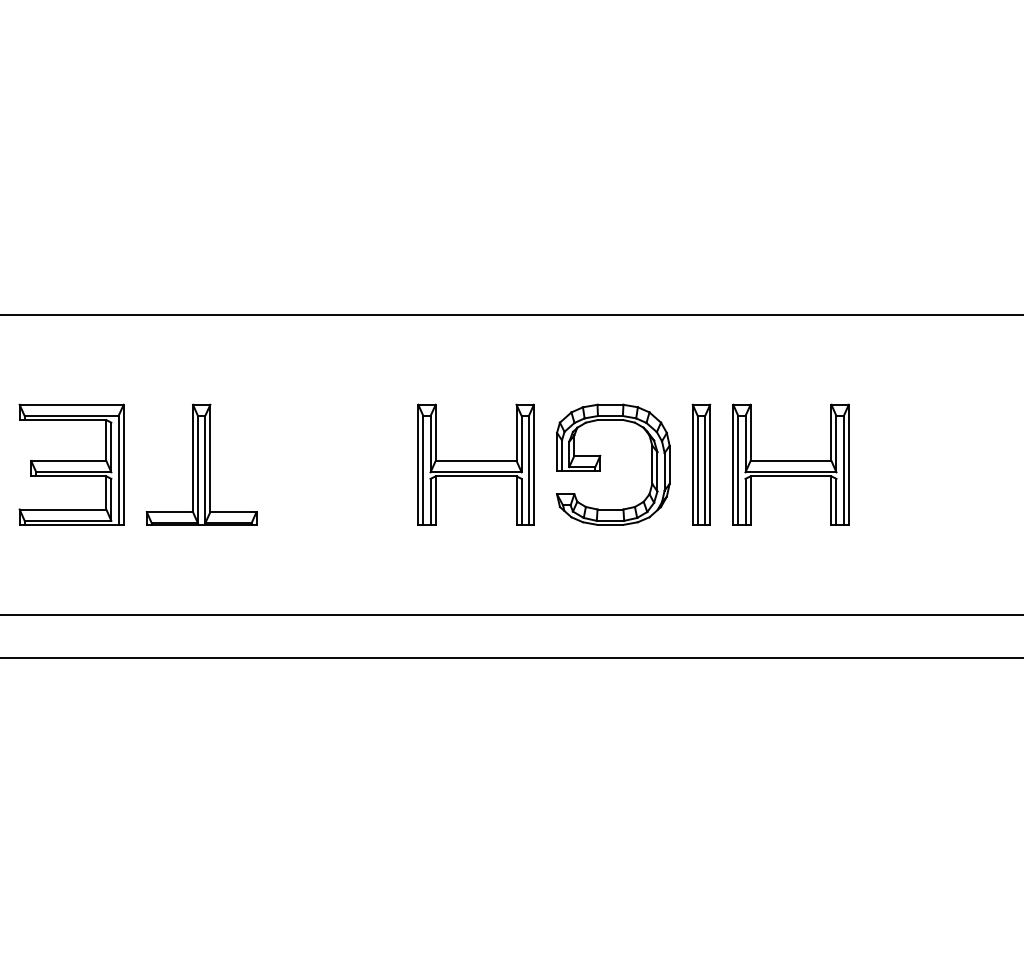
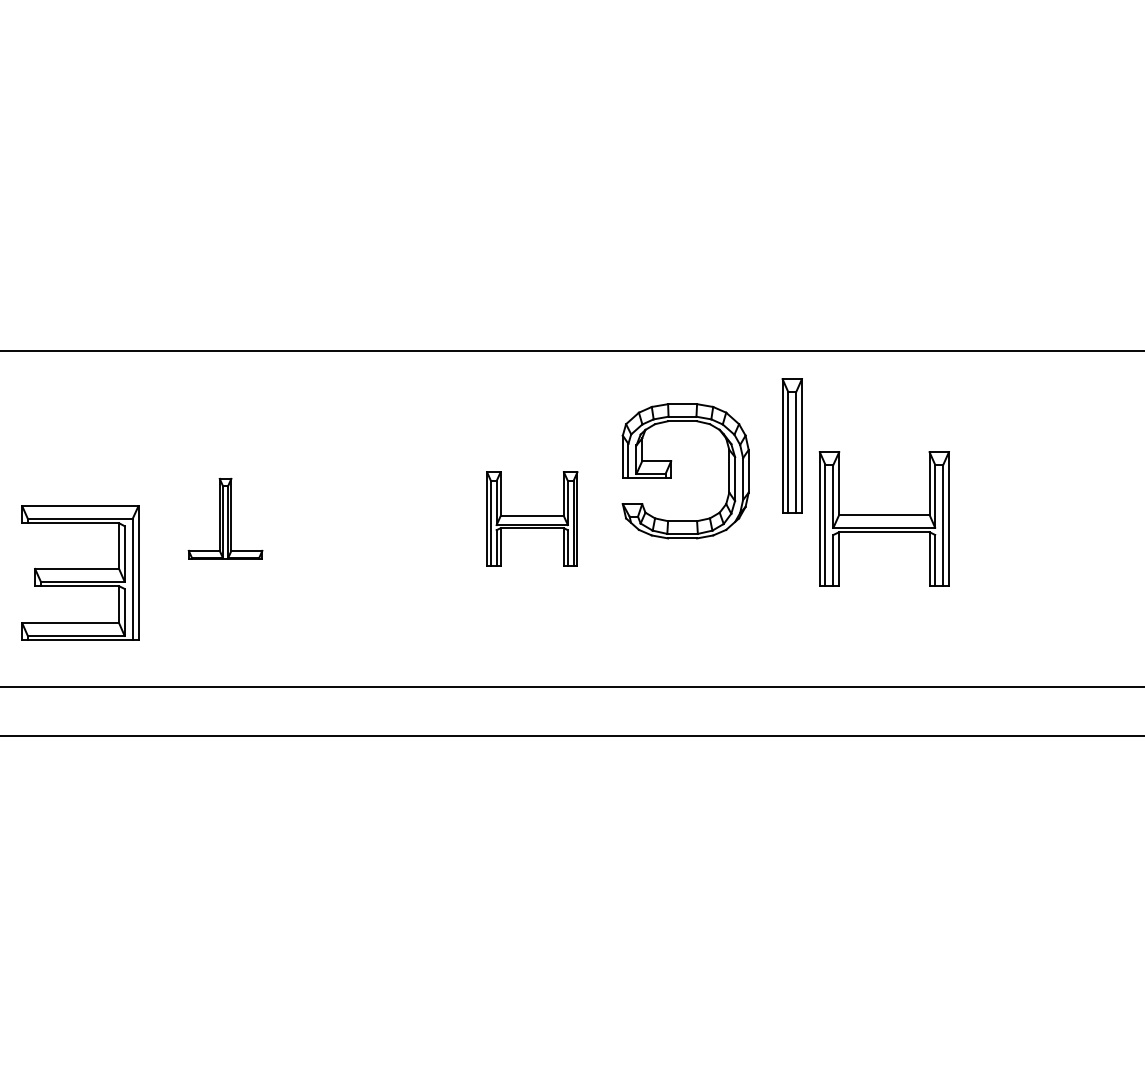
part: (71, 464) -> (80, 572), moved
part: (201, 464) -> (225, 518), size x0.6
part: (475, 464) -> (531, 518), size x0.7
part: (700, 464) -> (791, 445), moved
part: (600, 465) -> (671, 471), moved

